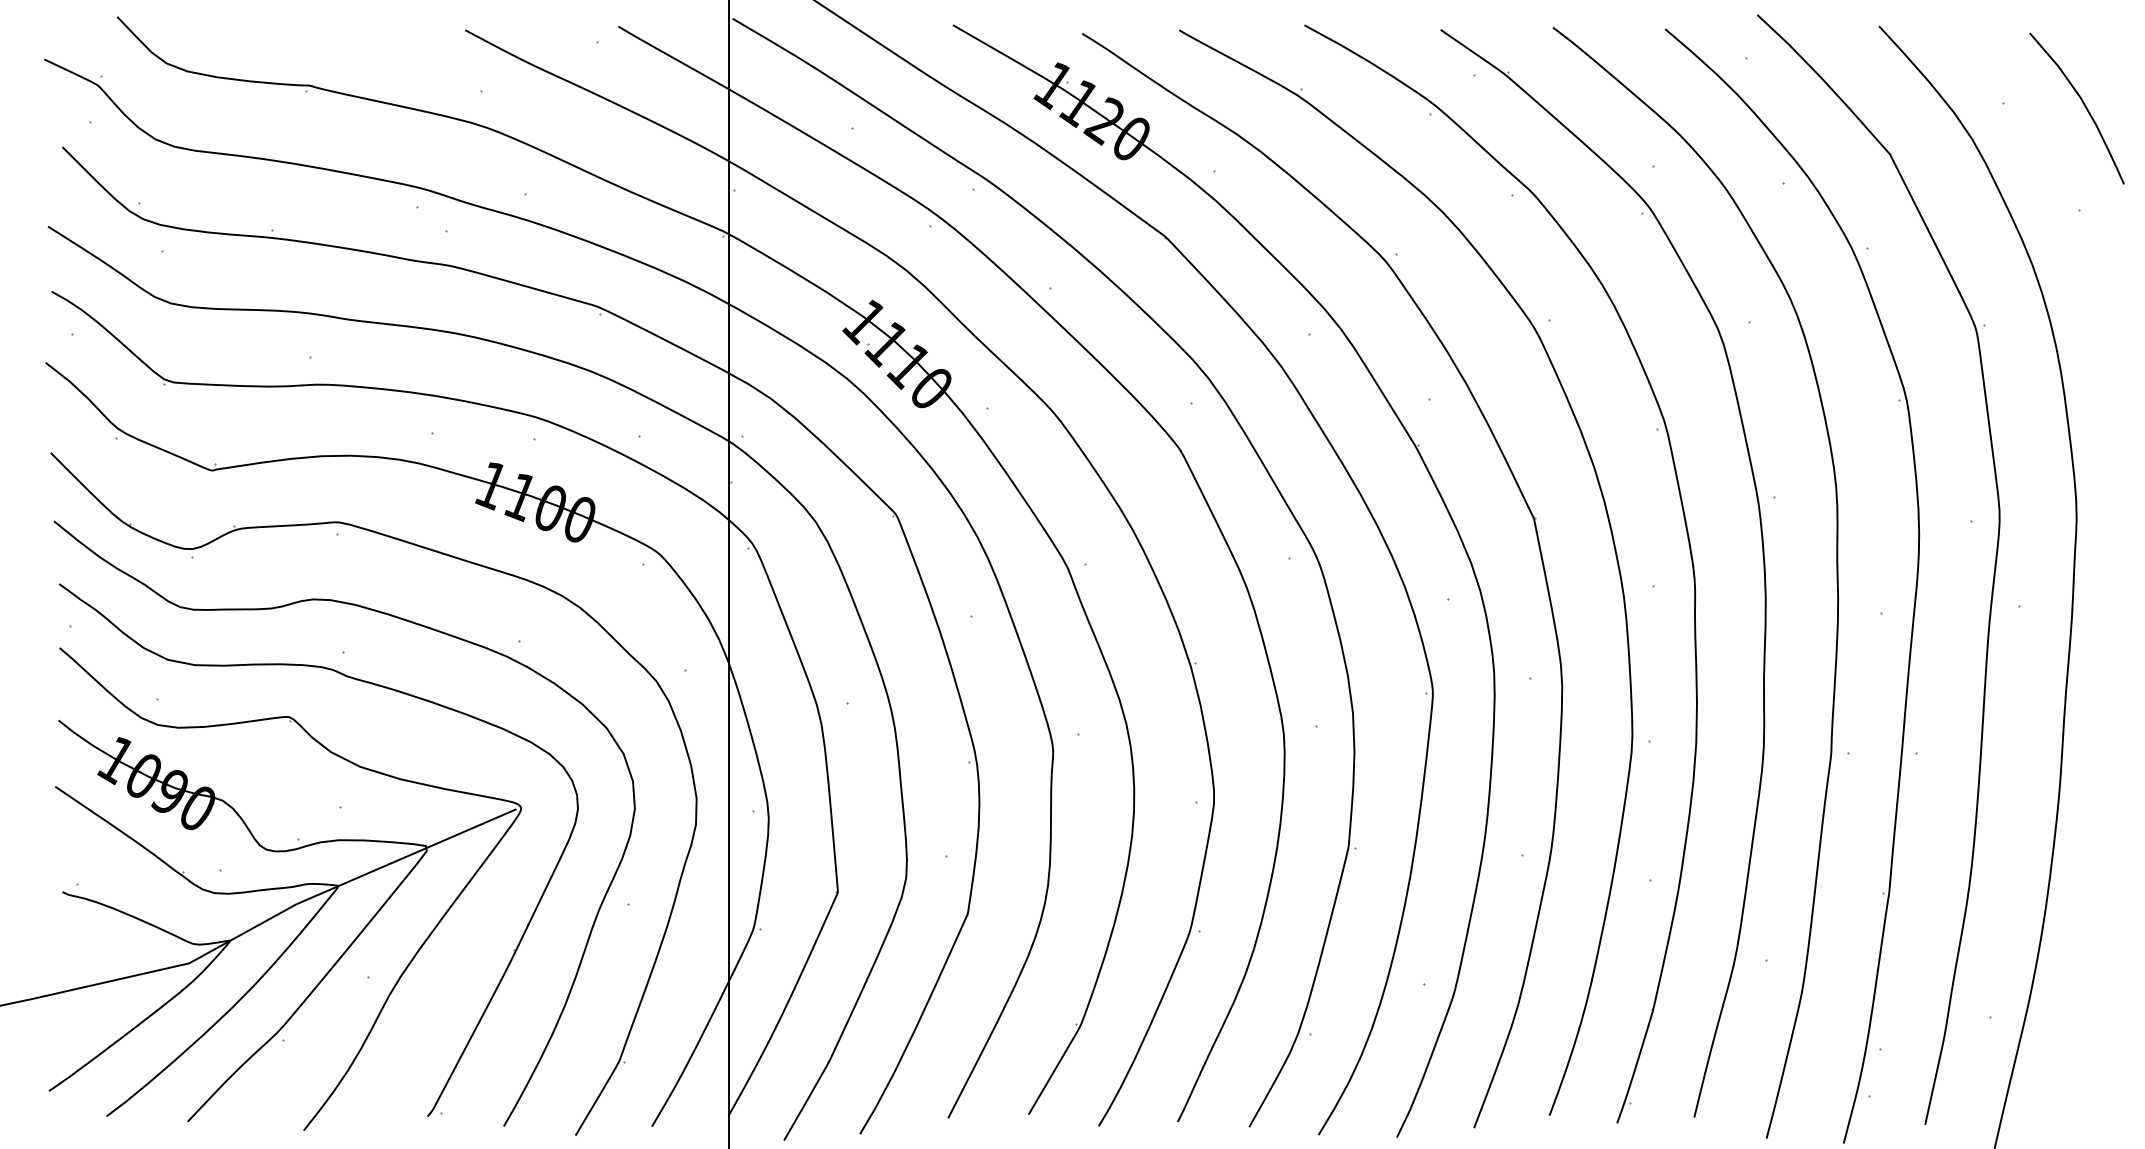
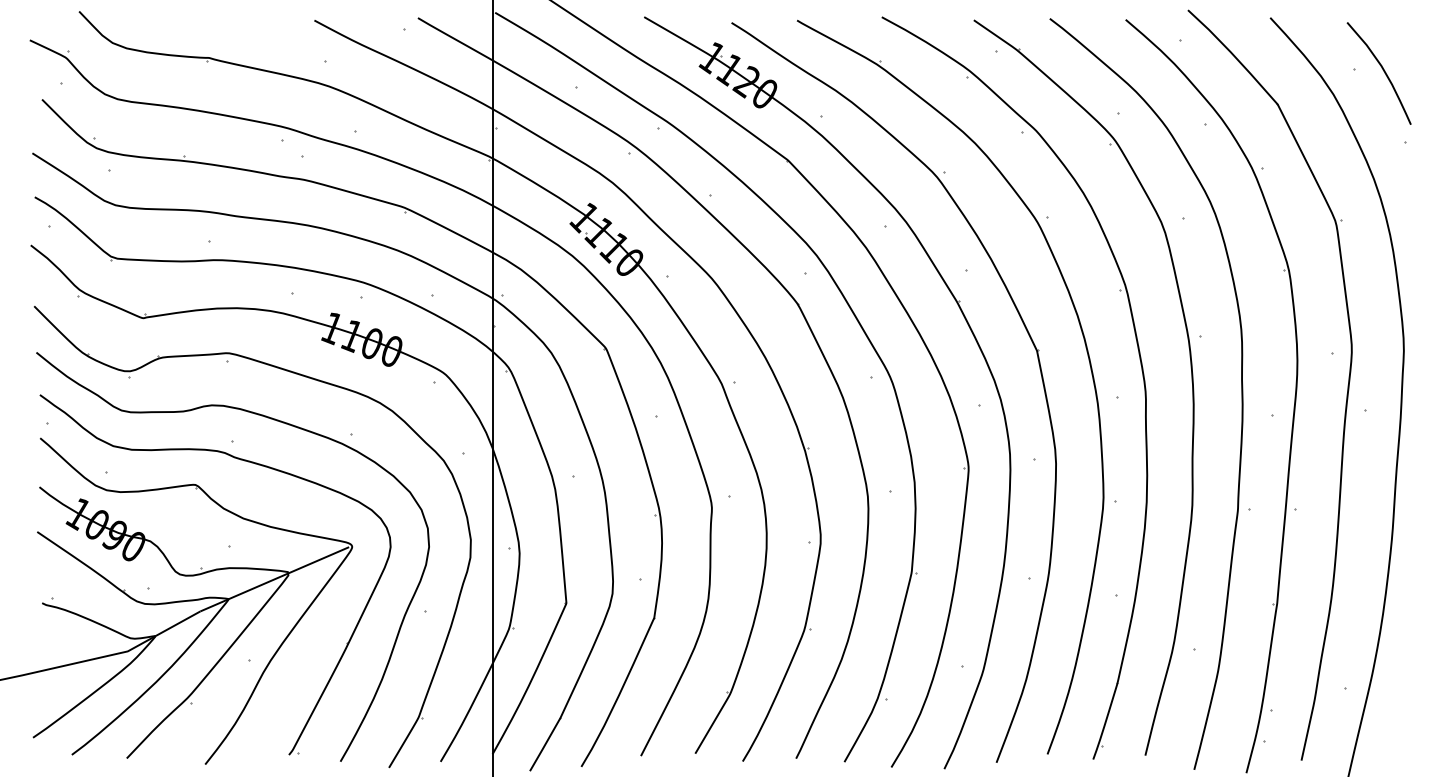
curve: (2083, 105) -> (1383, 71), moved

